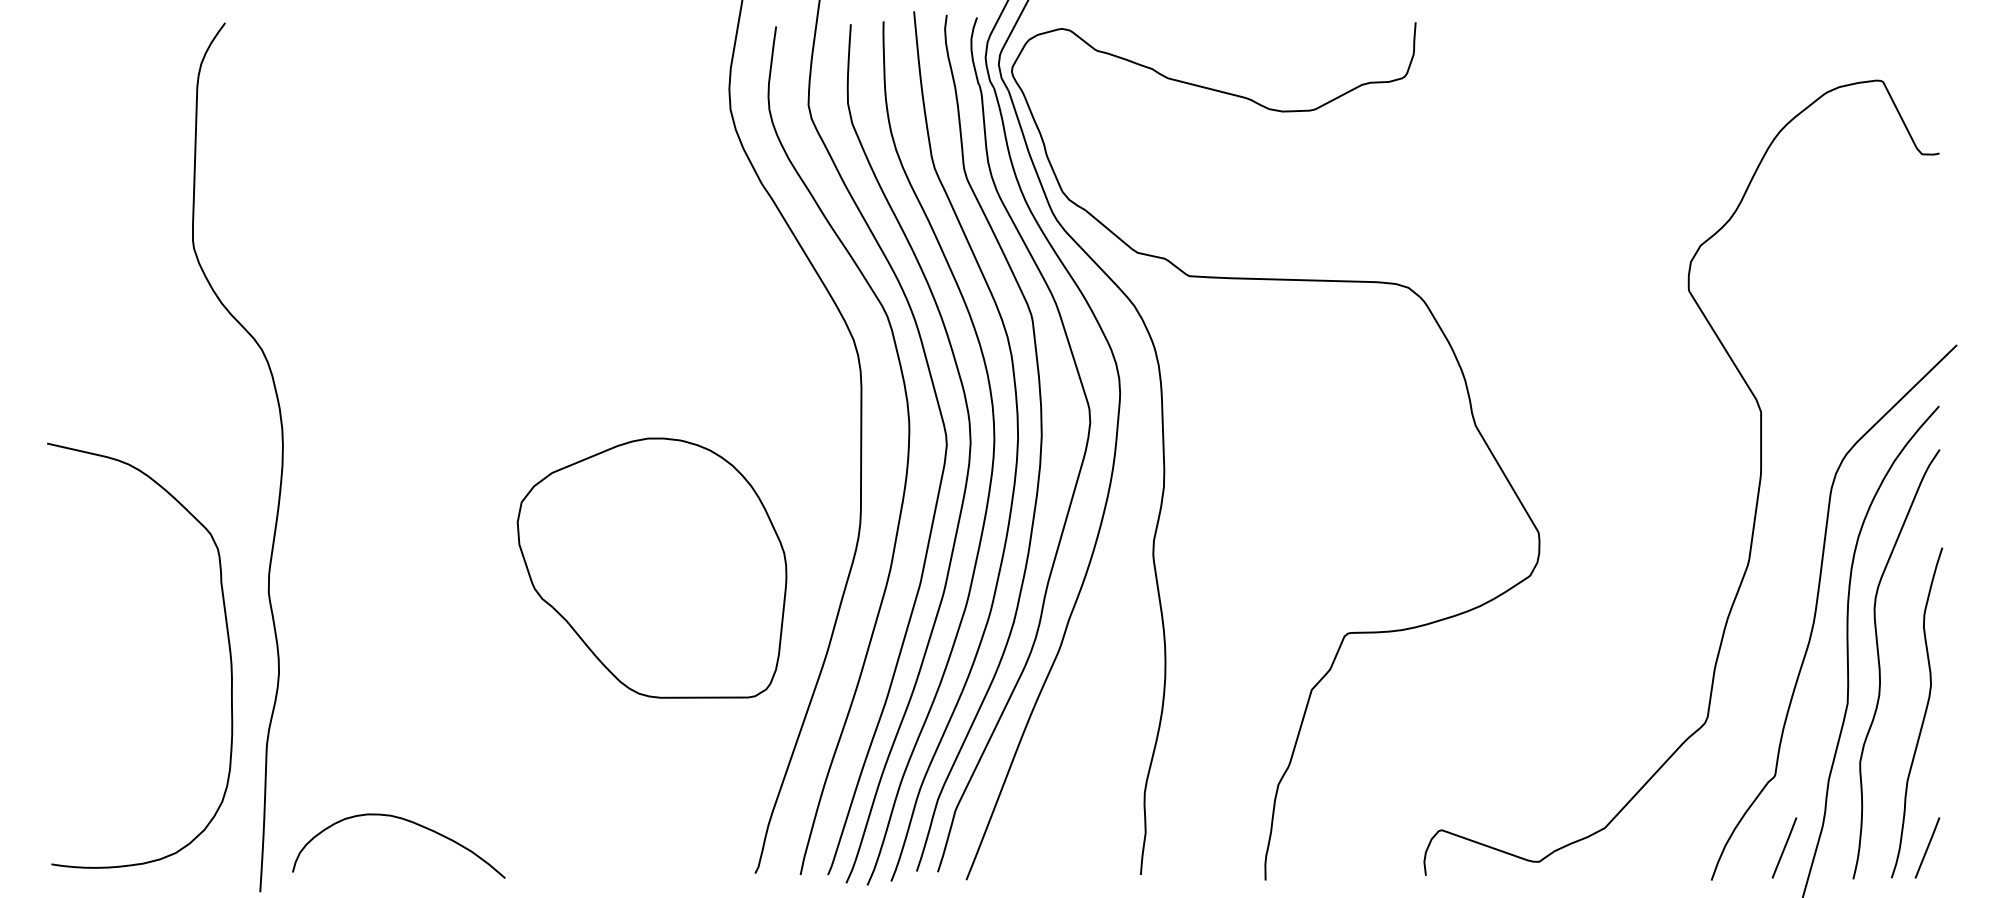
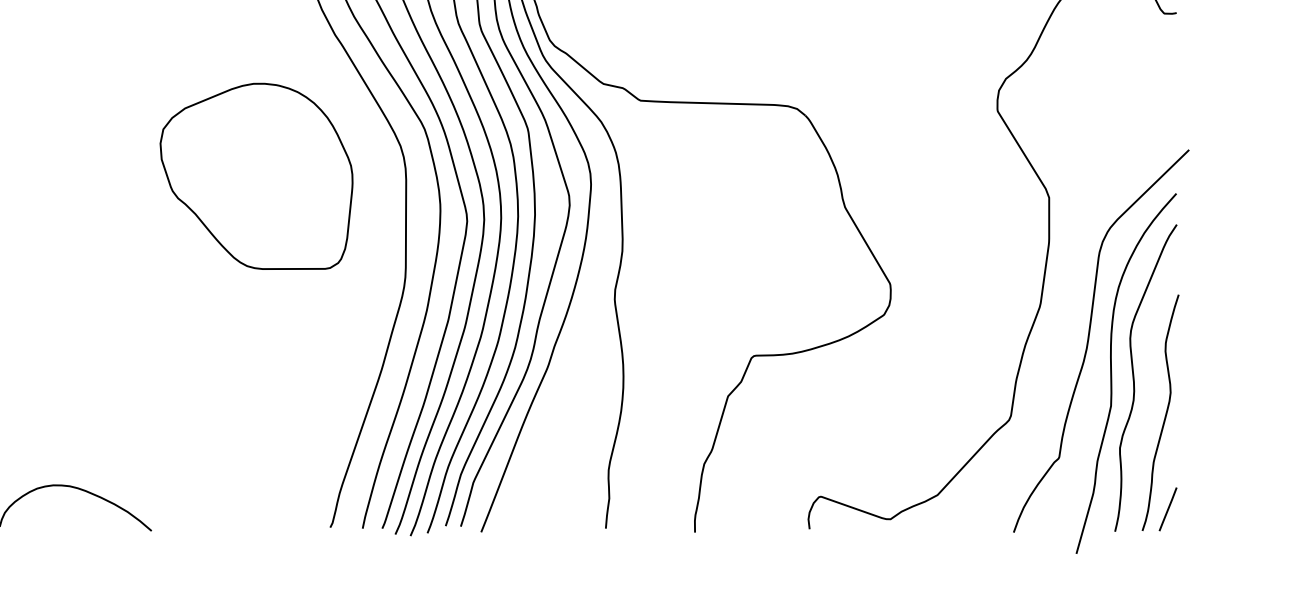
part: (651, 567) -> (256, 175), moved
line: (1784, 847) -> (1065, 509), removed

